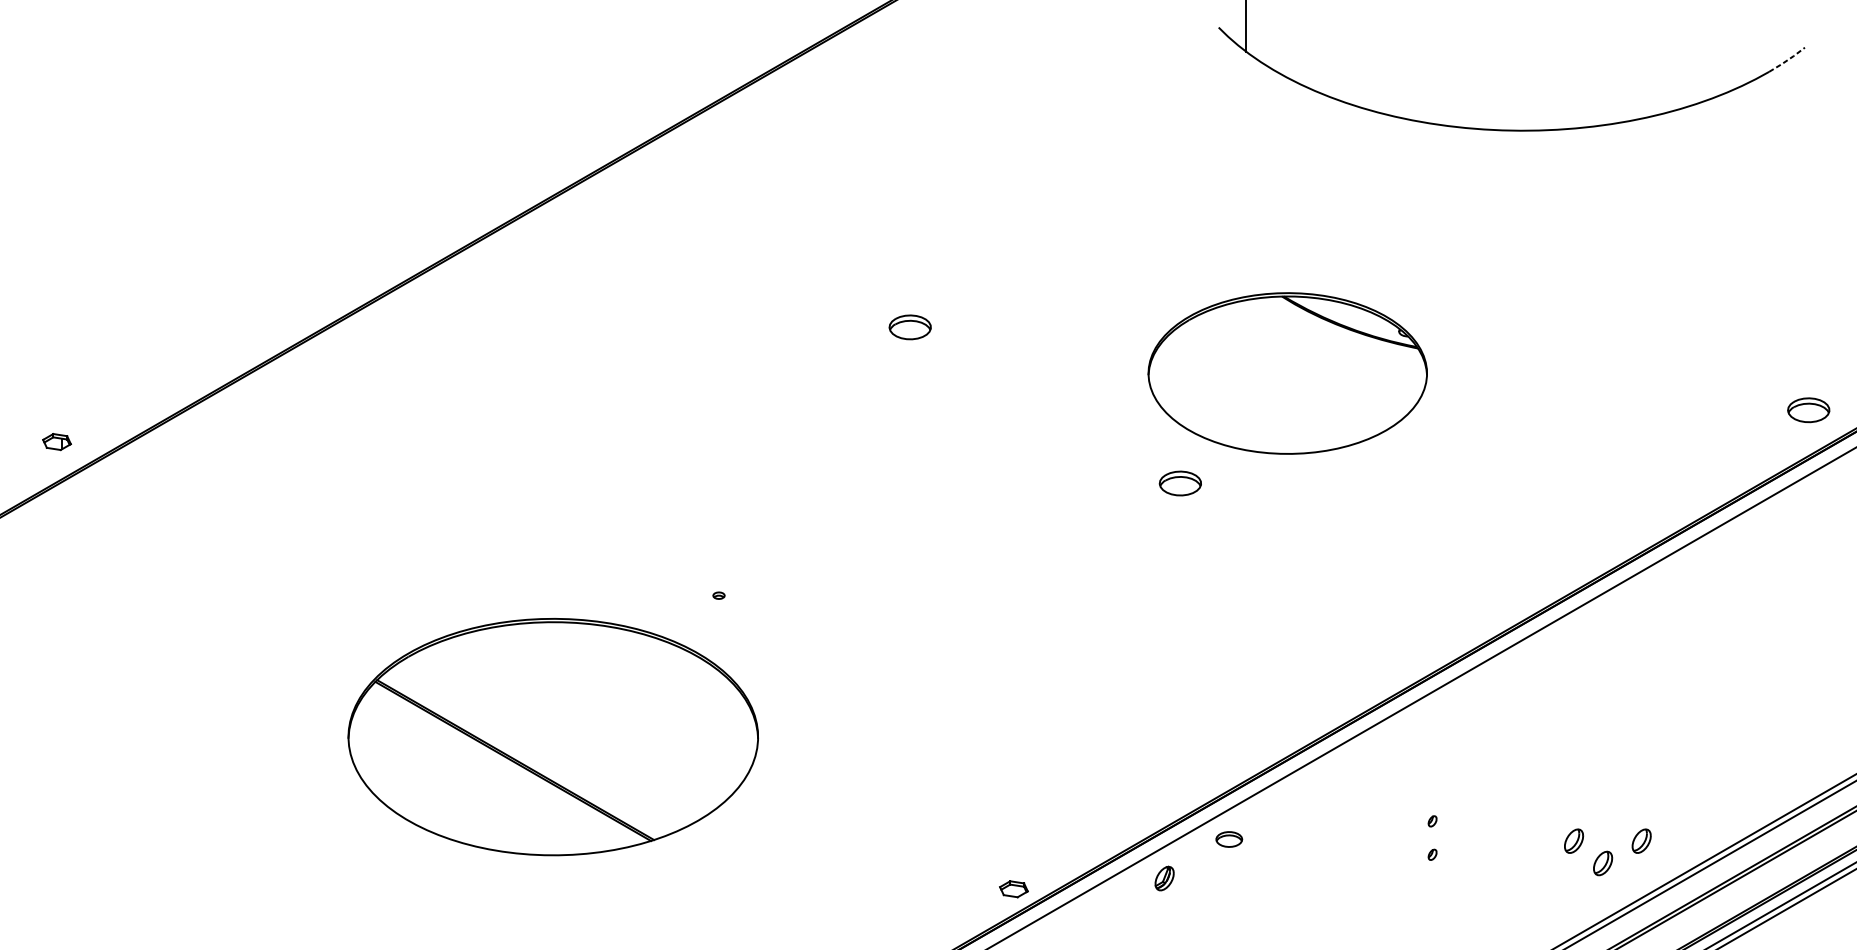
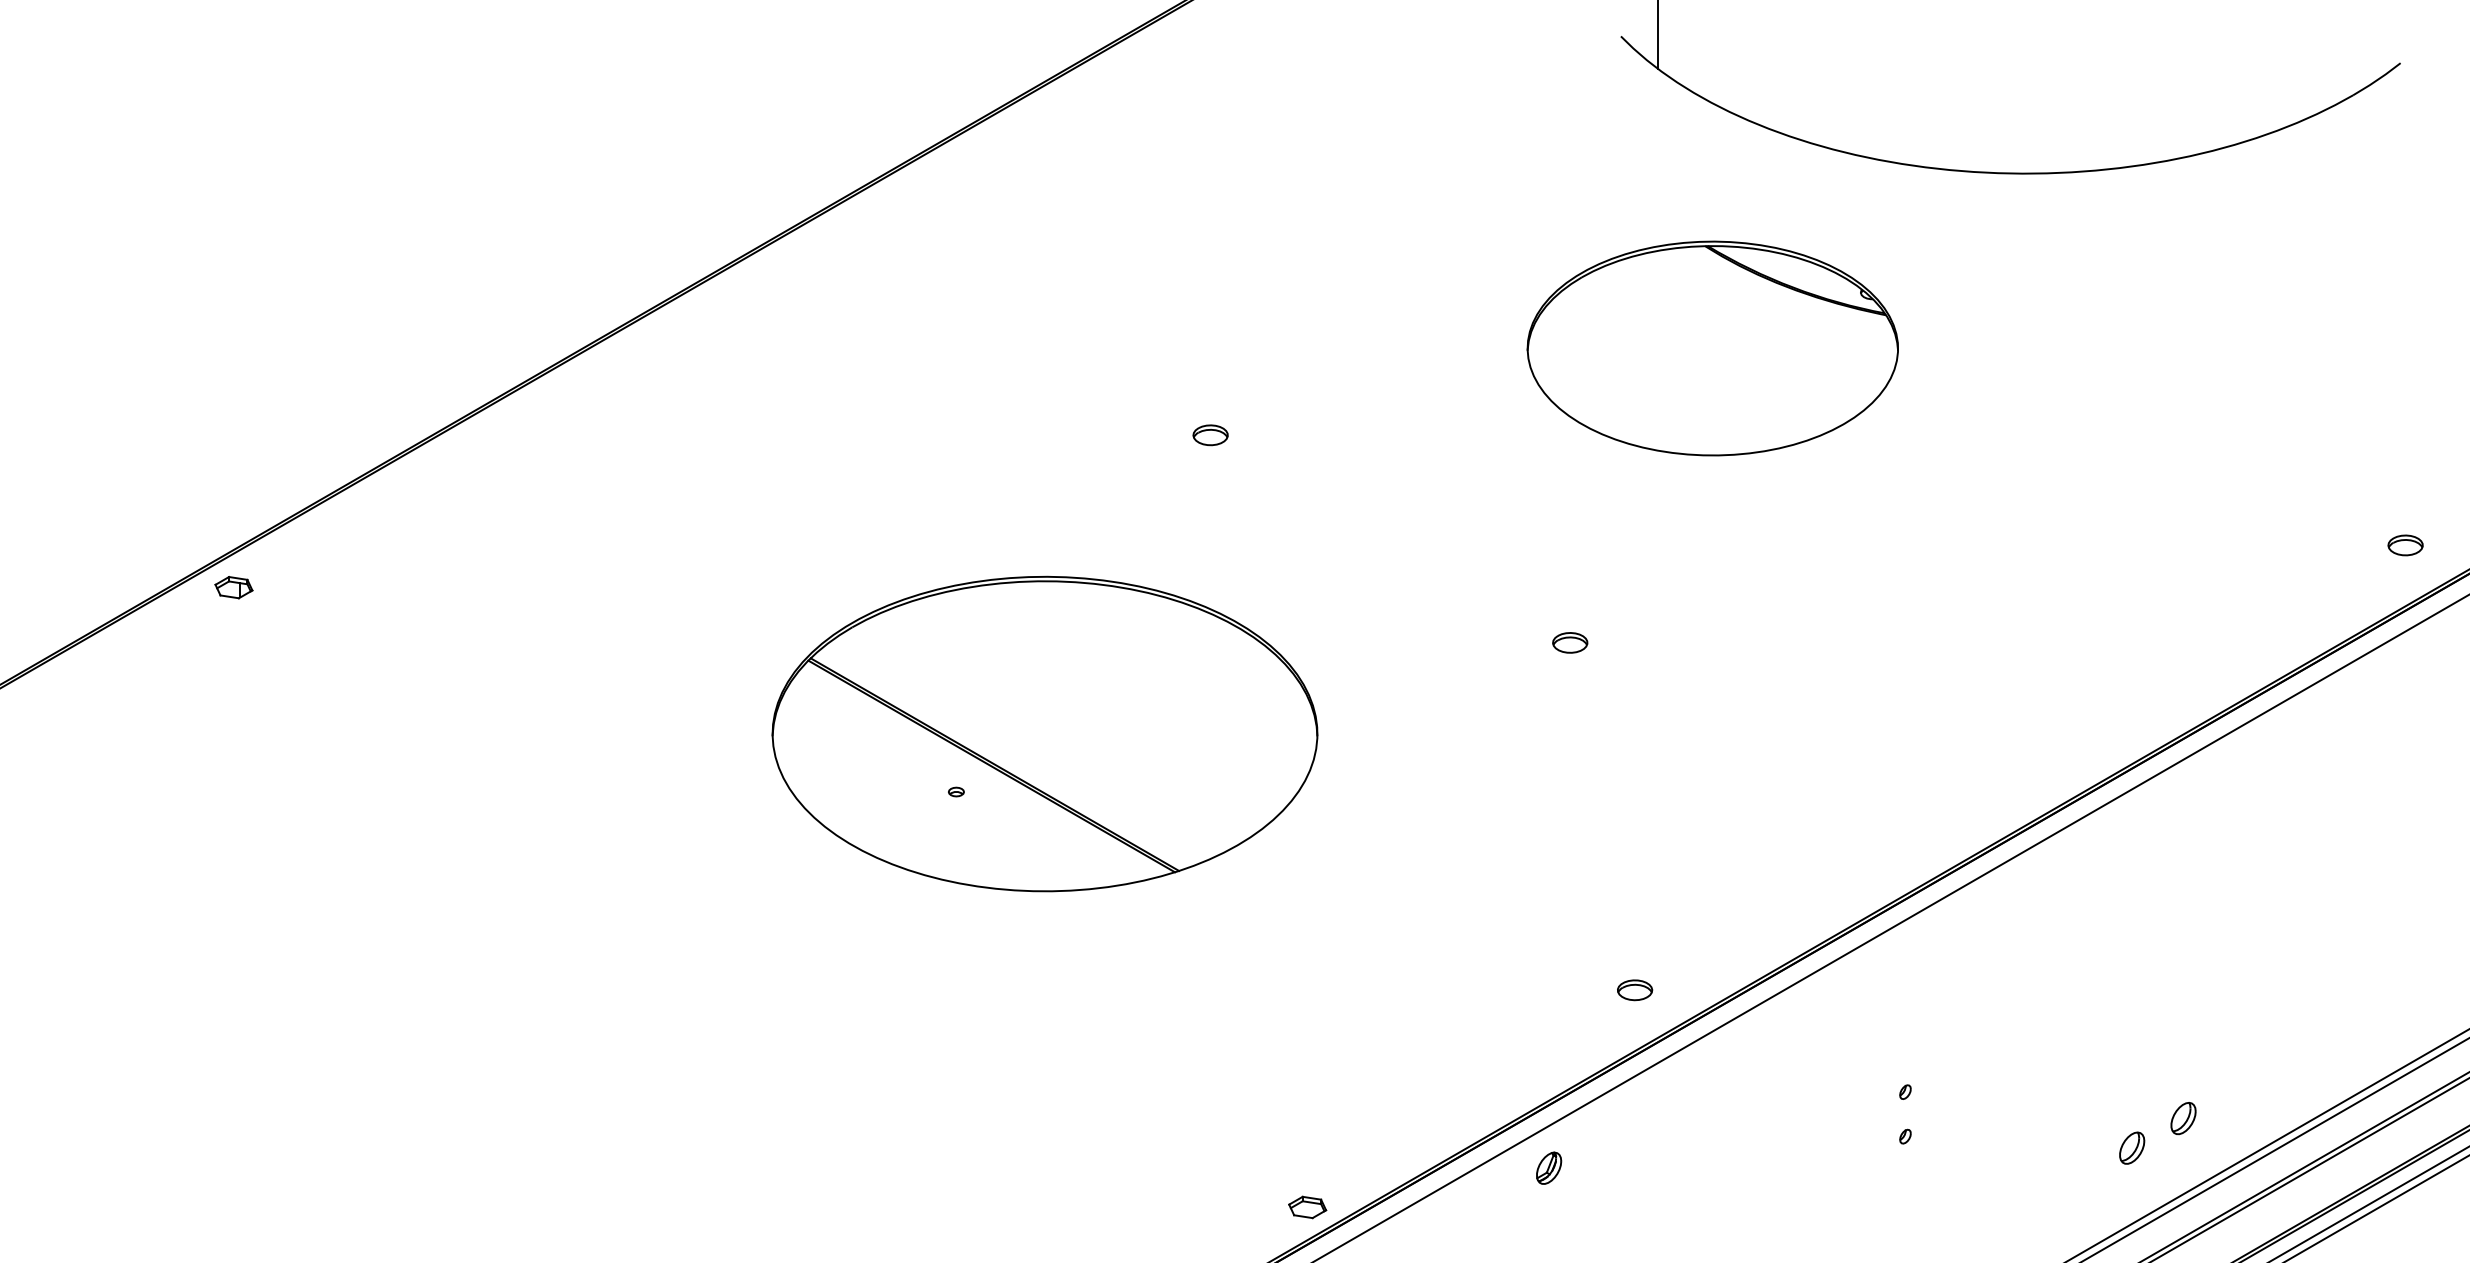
line: (1787, 59) -> (2377, 79), dashed -> solid
part: (910, 327) -> (1210, 435), size x0.62
part: (1287, 373) -> (1712, 348), moved
part: (1808, 410) -> (2405, 545), size x0.62
part: (56, 441) -> (233, 587), moved
part: (1180, 483) -> (1570, 642), size x0.62
part: (552, 736) -> (1044, 733), moved
part: (1229, 839) -> (1635, 990), moved
part: (1574, 841) -> (2093, 1118), removed
part: (1013, 889) -> (1307, 1207), moved

